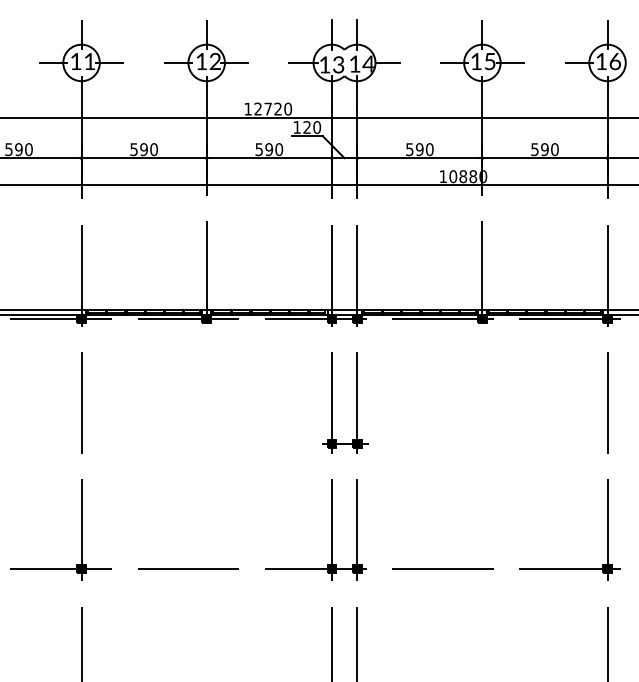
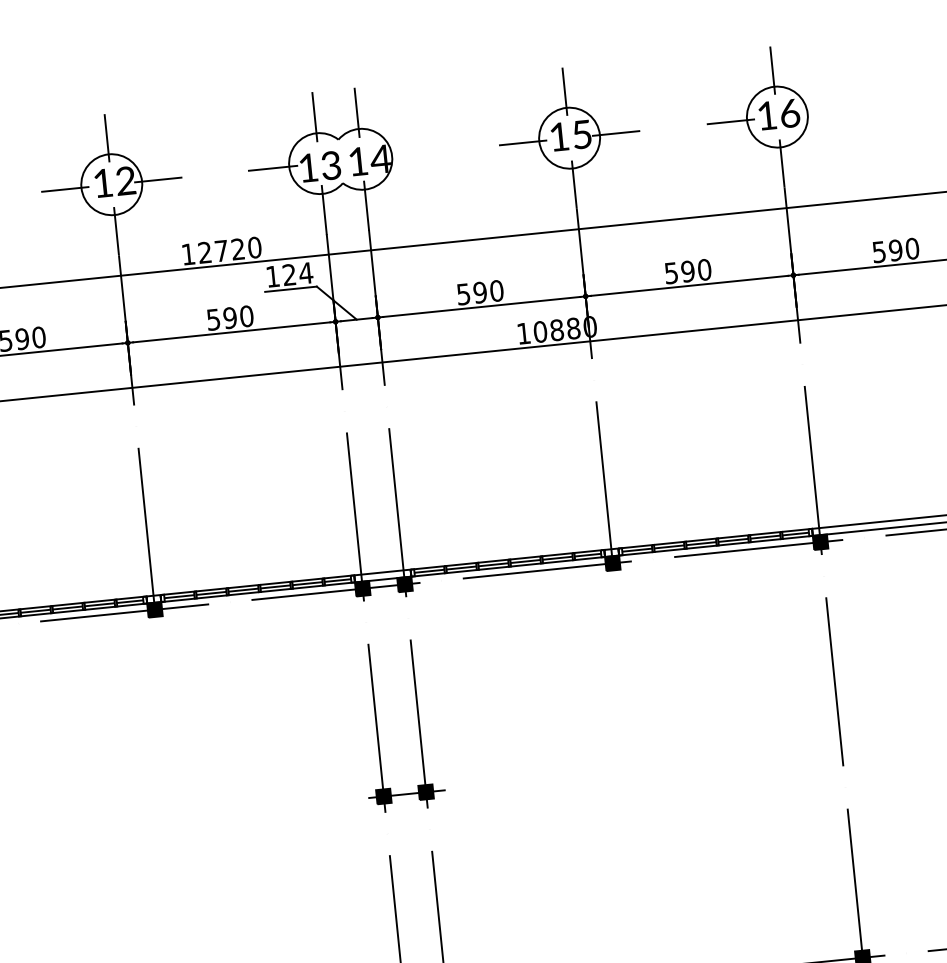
line: (387, 62) -> (411, 153), removed
text: (317, 127) -> (306, 273), 120 -> 124

